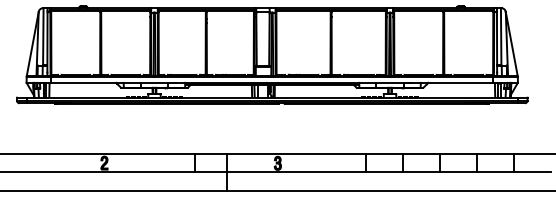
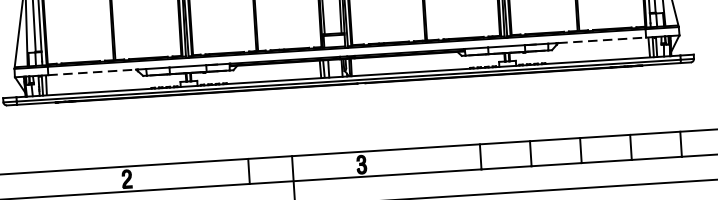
line: (84, 82) -> (93, 71), solid -> dashed
line: (461, 82) -> (603, 39), solid -> dashed

